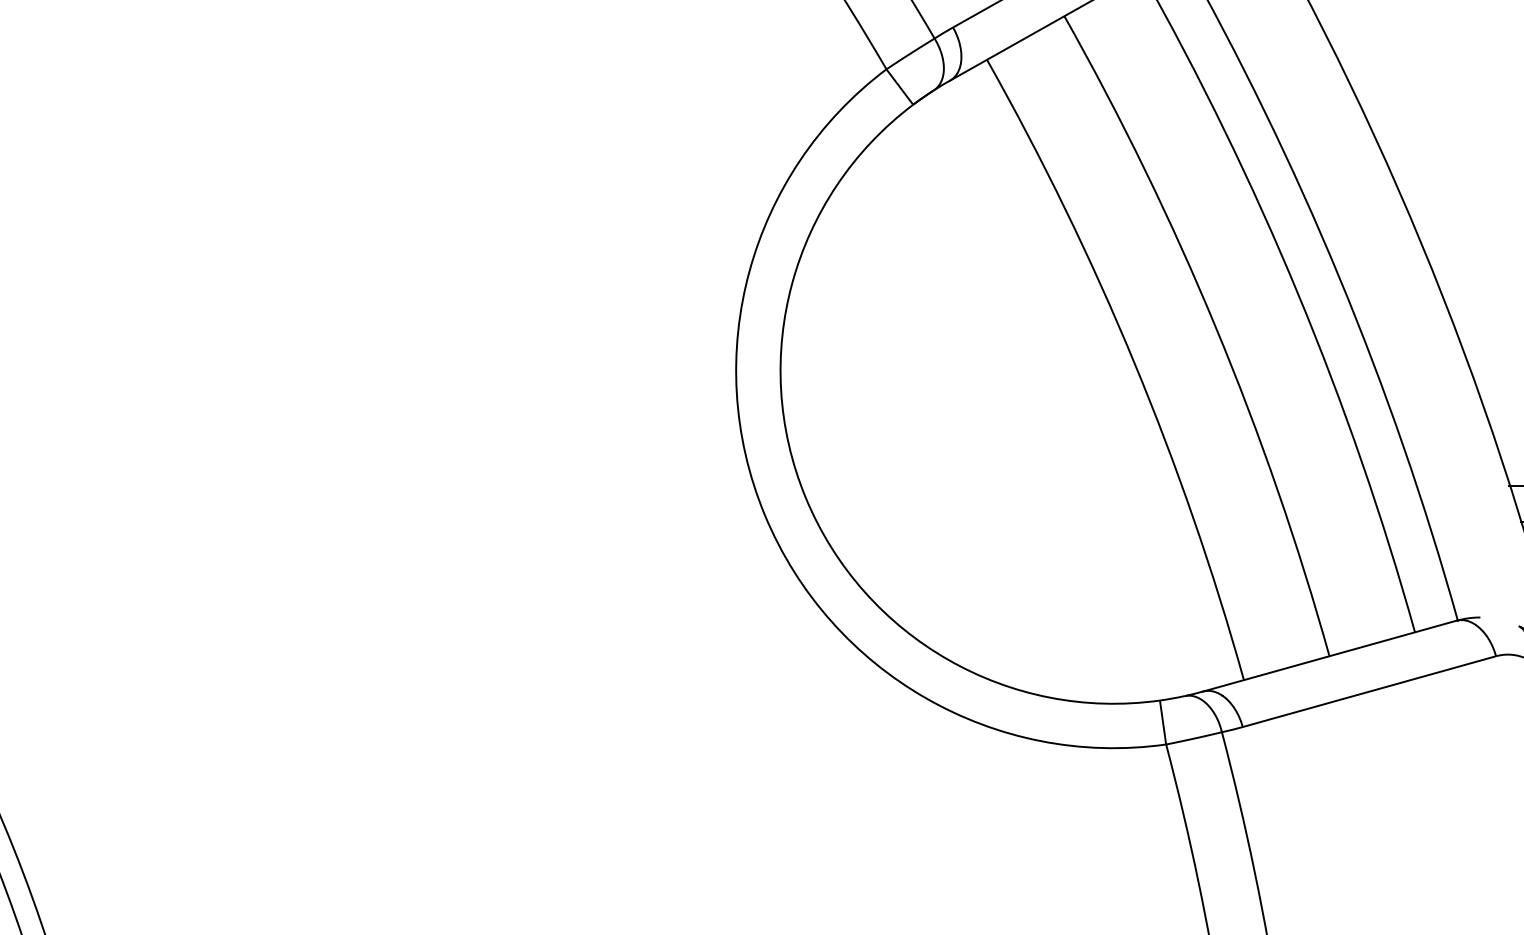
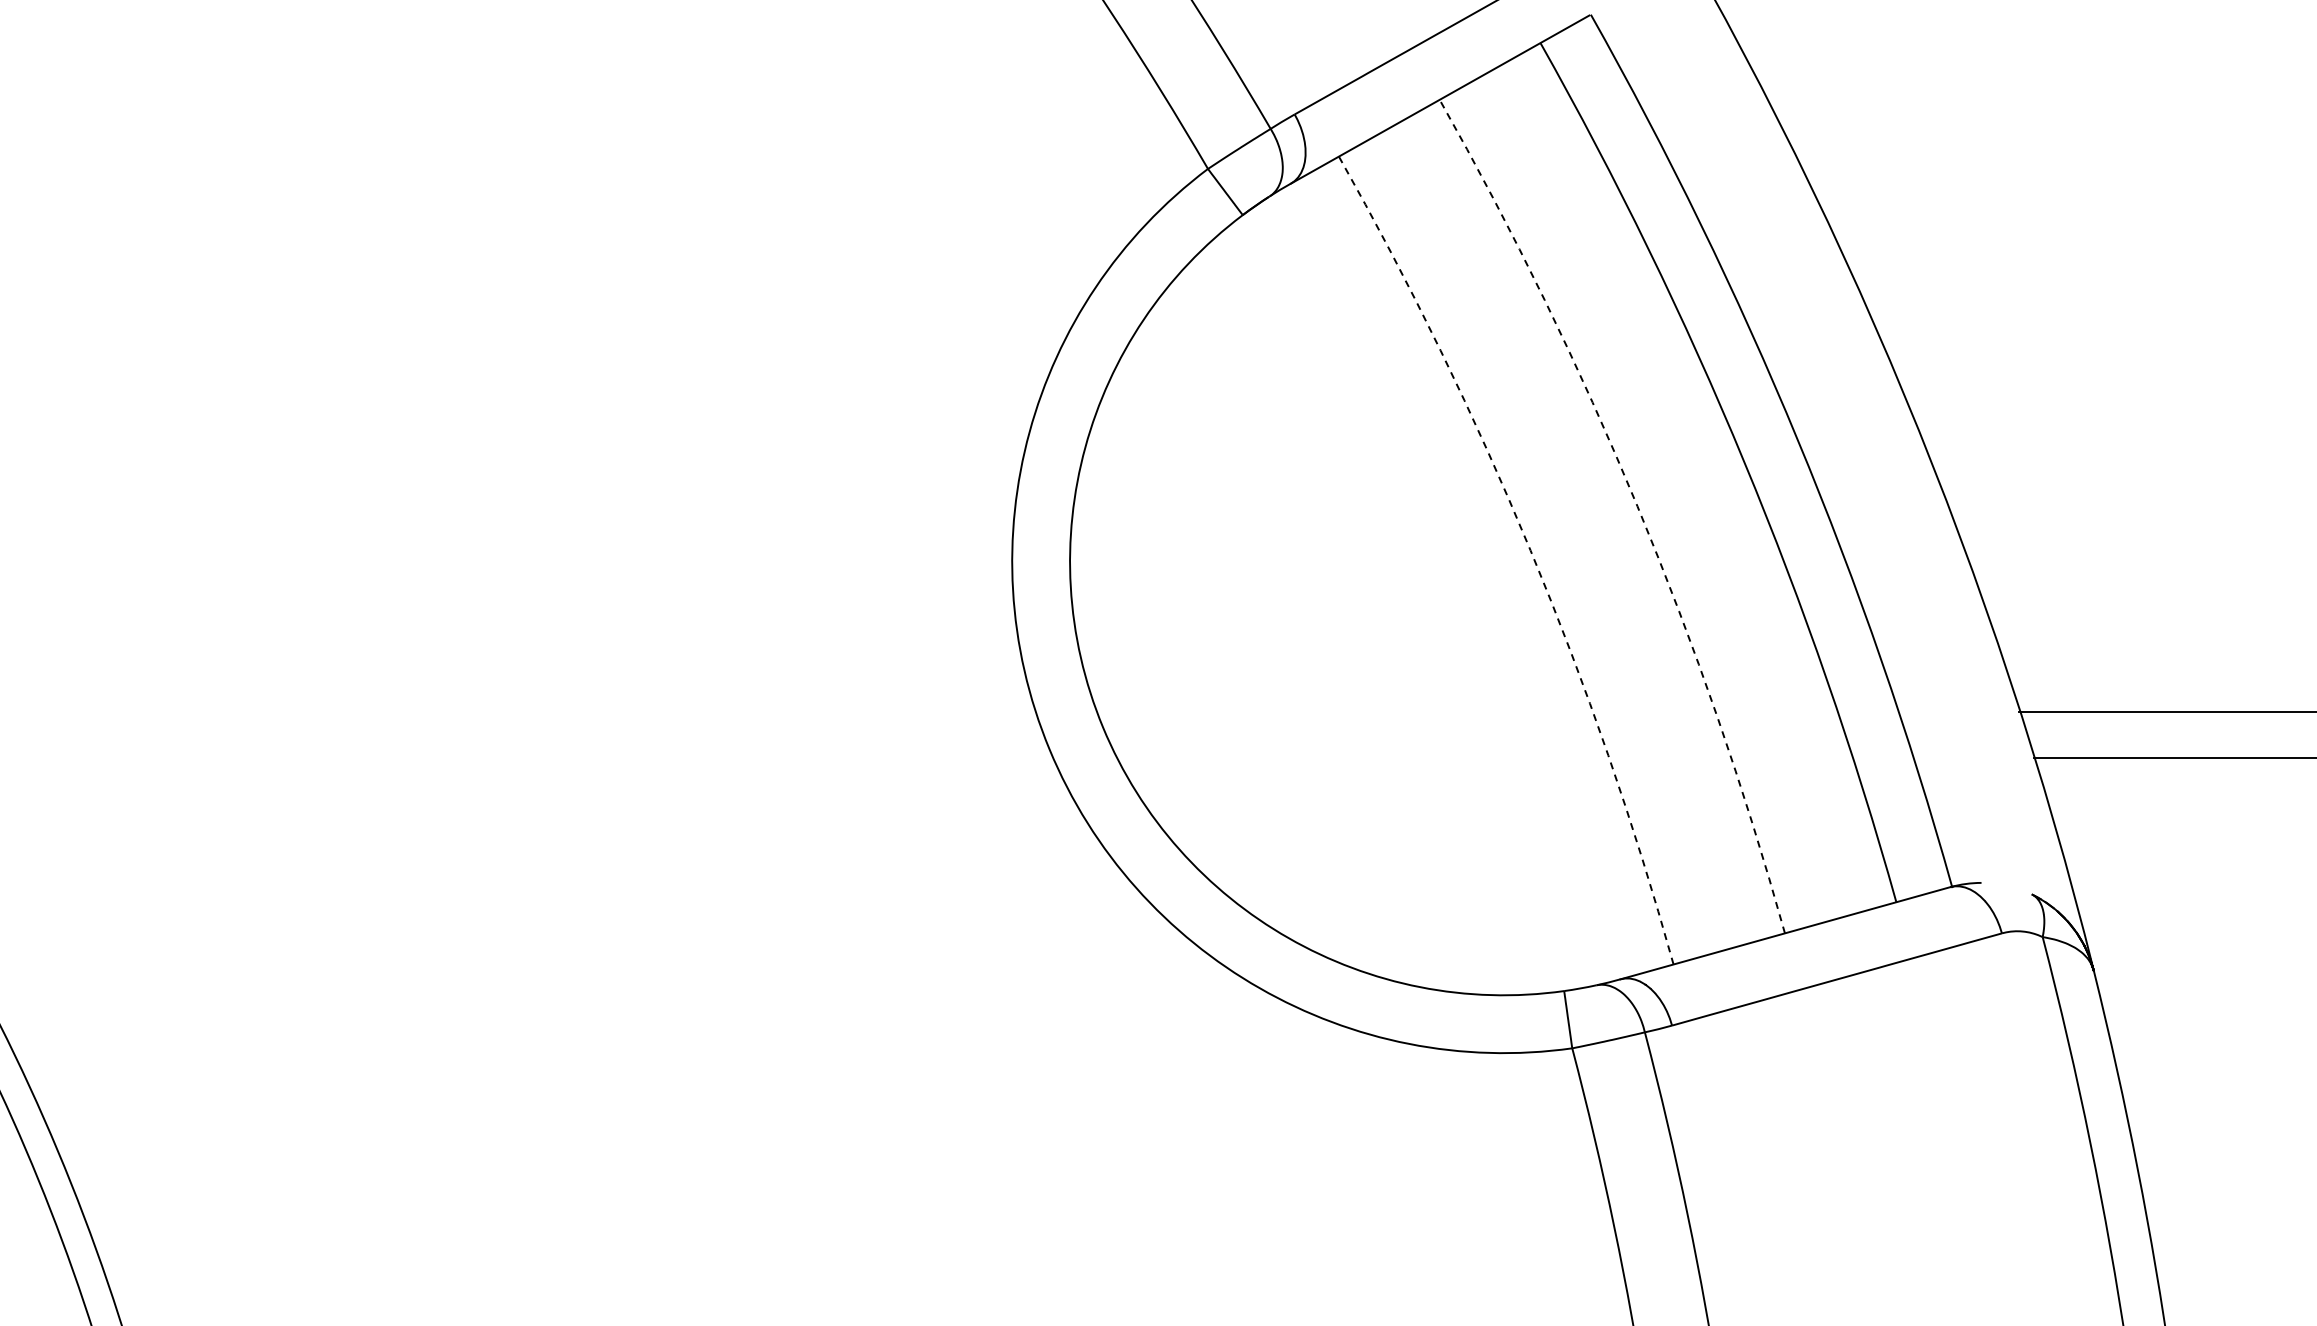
arc: (1216, 328) -> (1637, 506), solid -> dashed
arc: (1134, 362) -> (1530, 550), solid -> dashed

